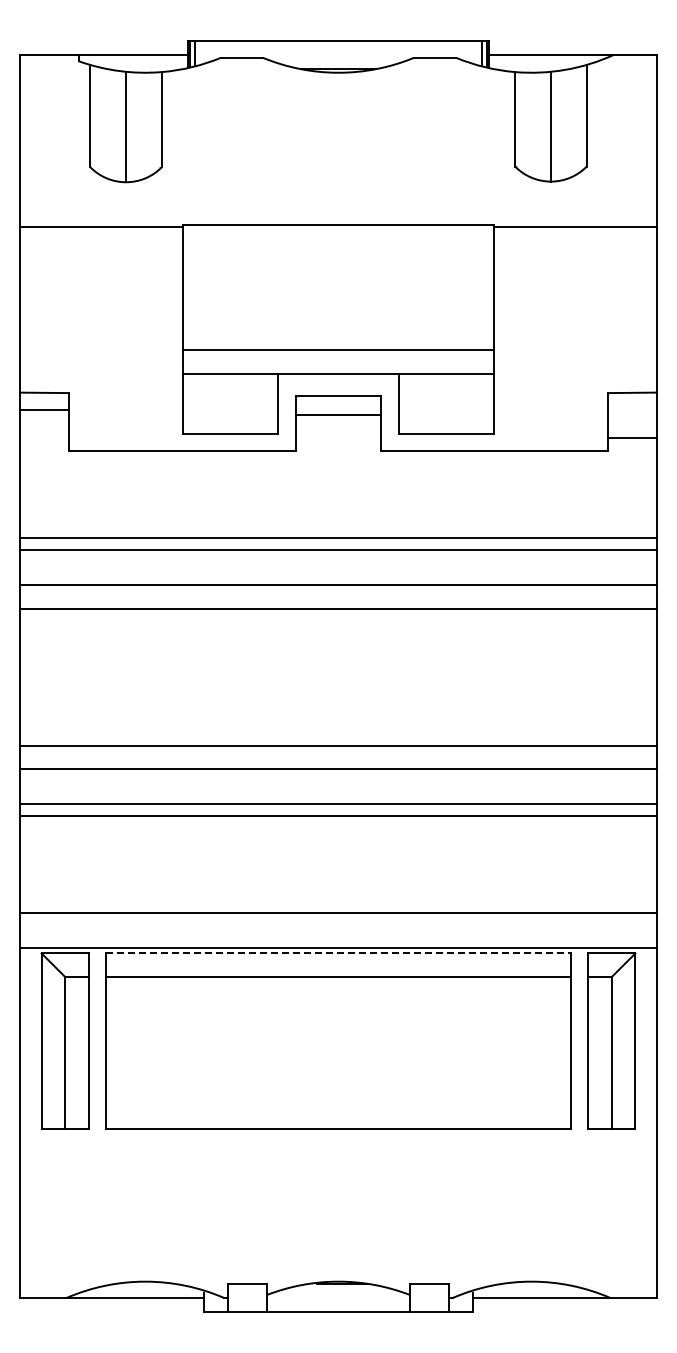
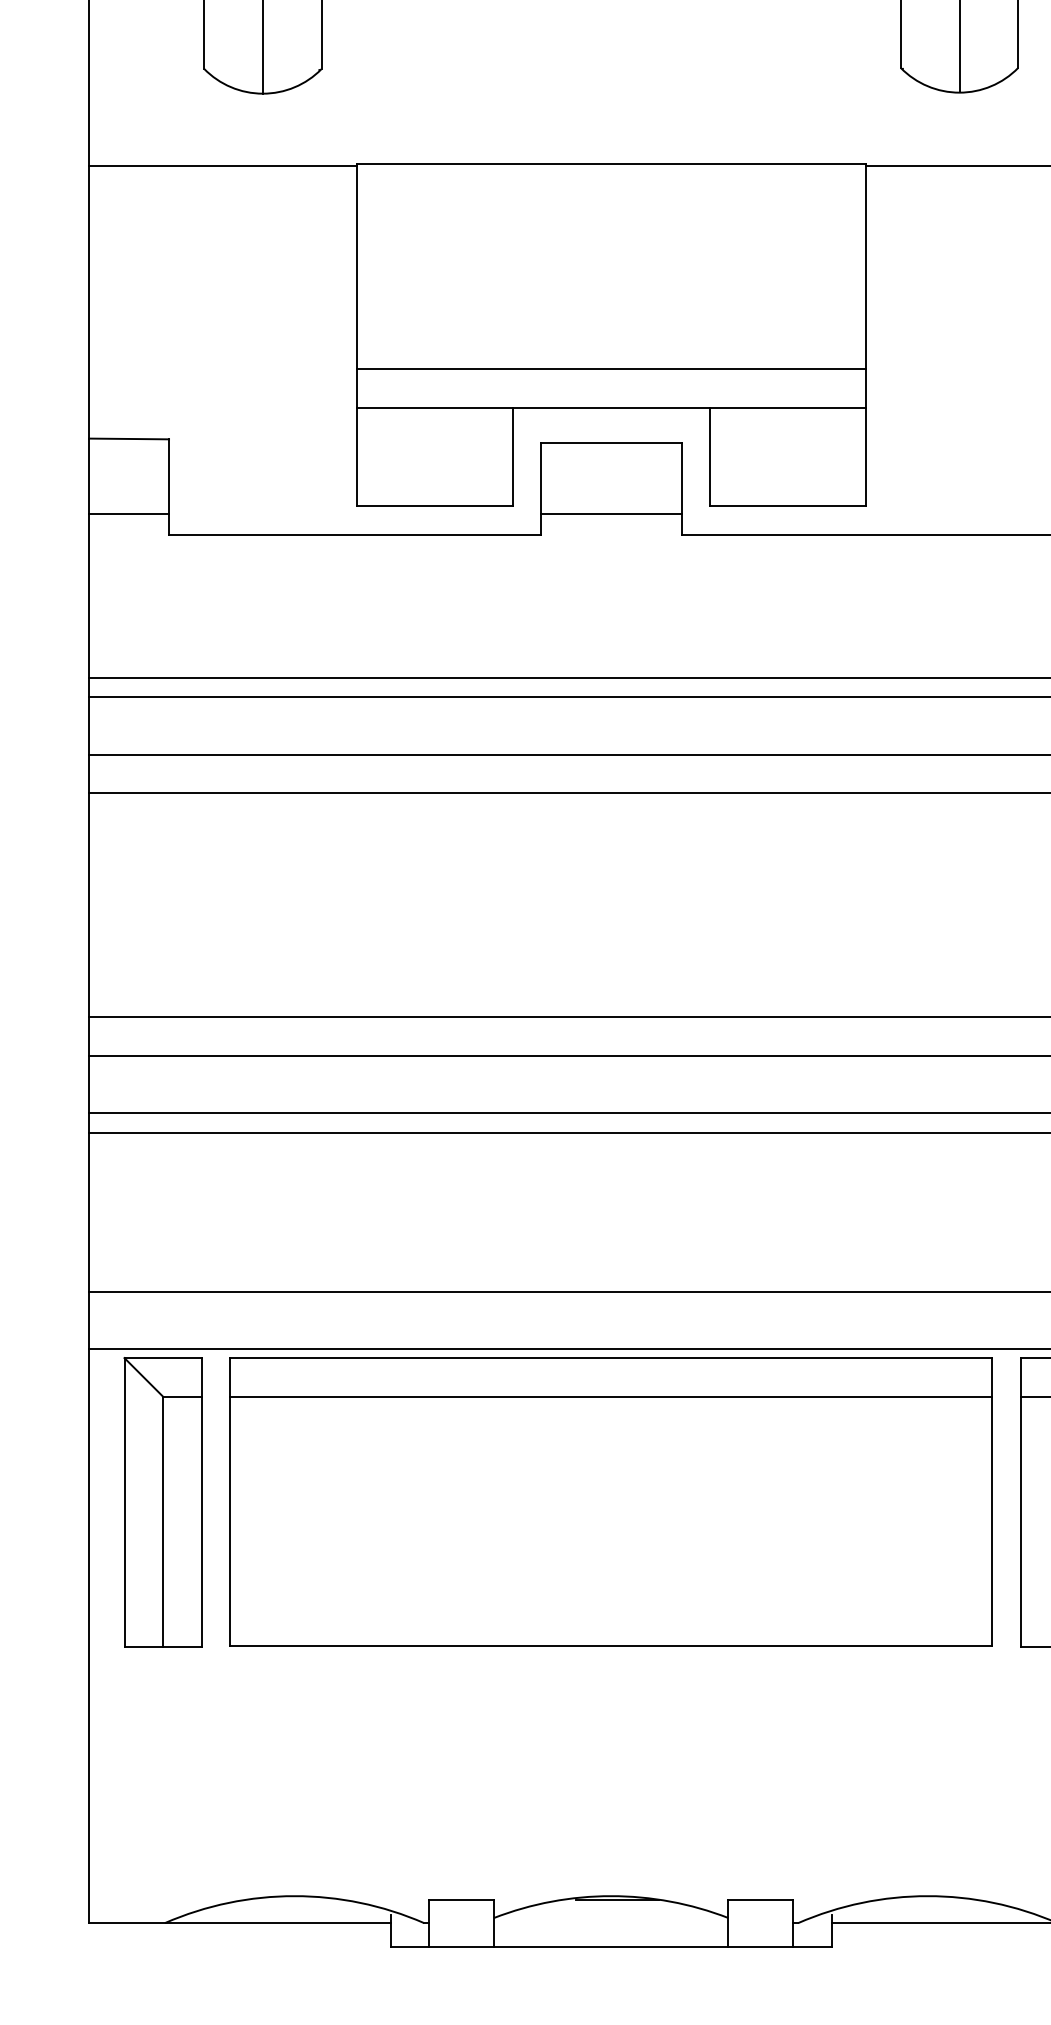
line: (44, 410) -> (129, 513), moved
line: (338, 415) -> (611, 513), moved
line: (339, 953) -> (612, 1358), dashed -> solid

